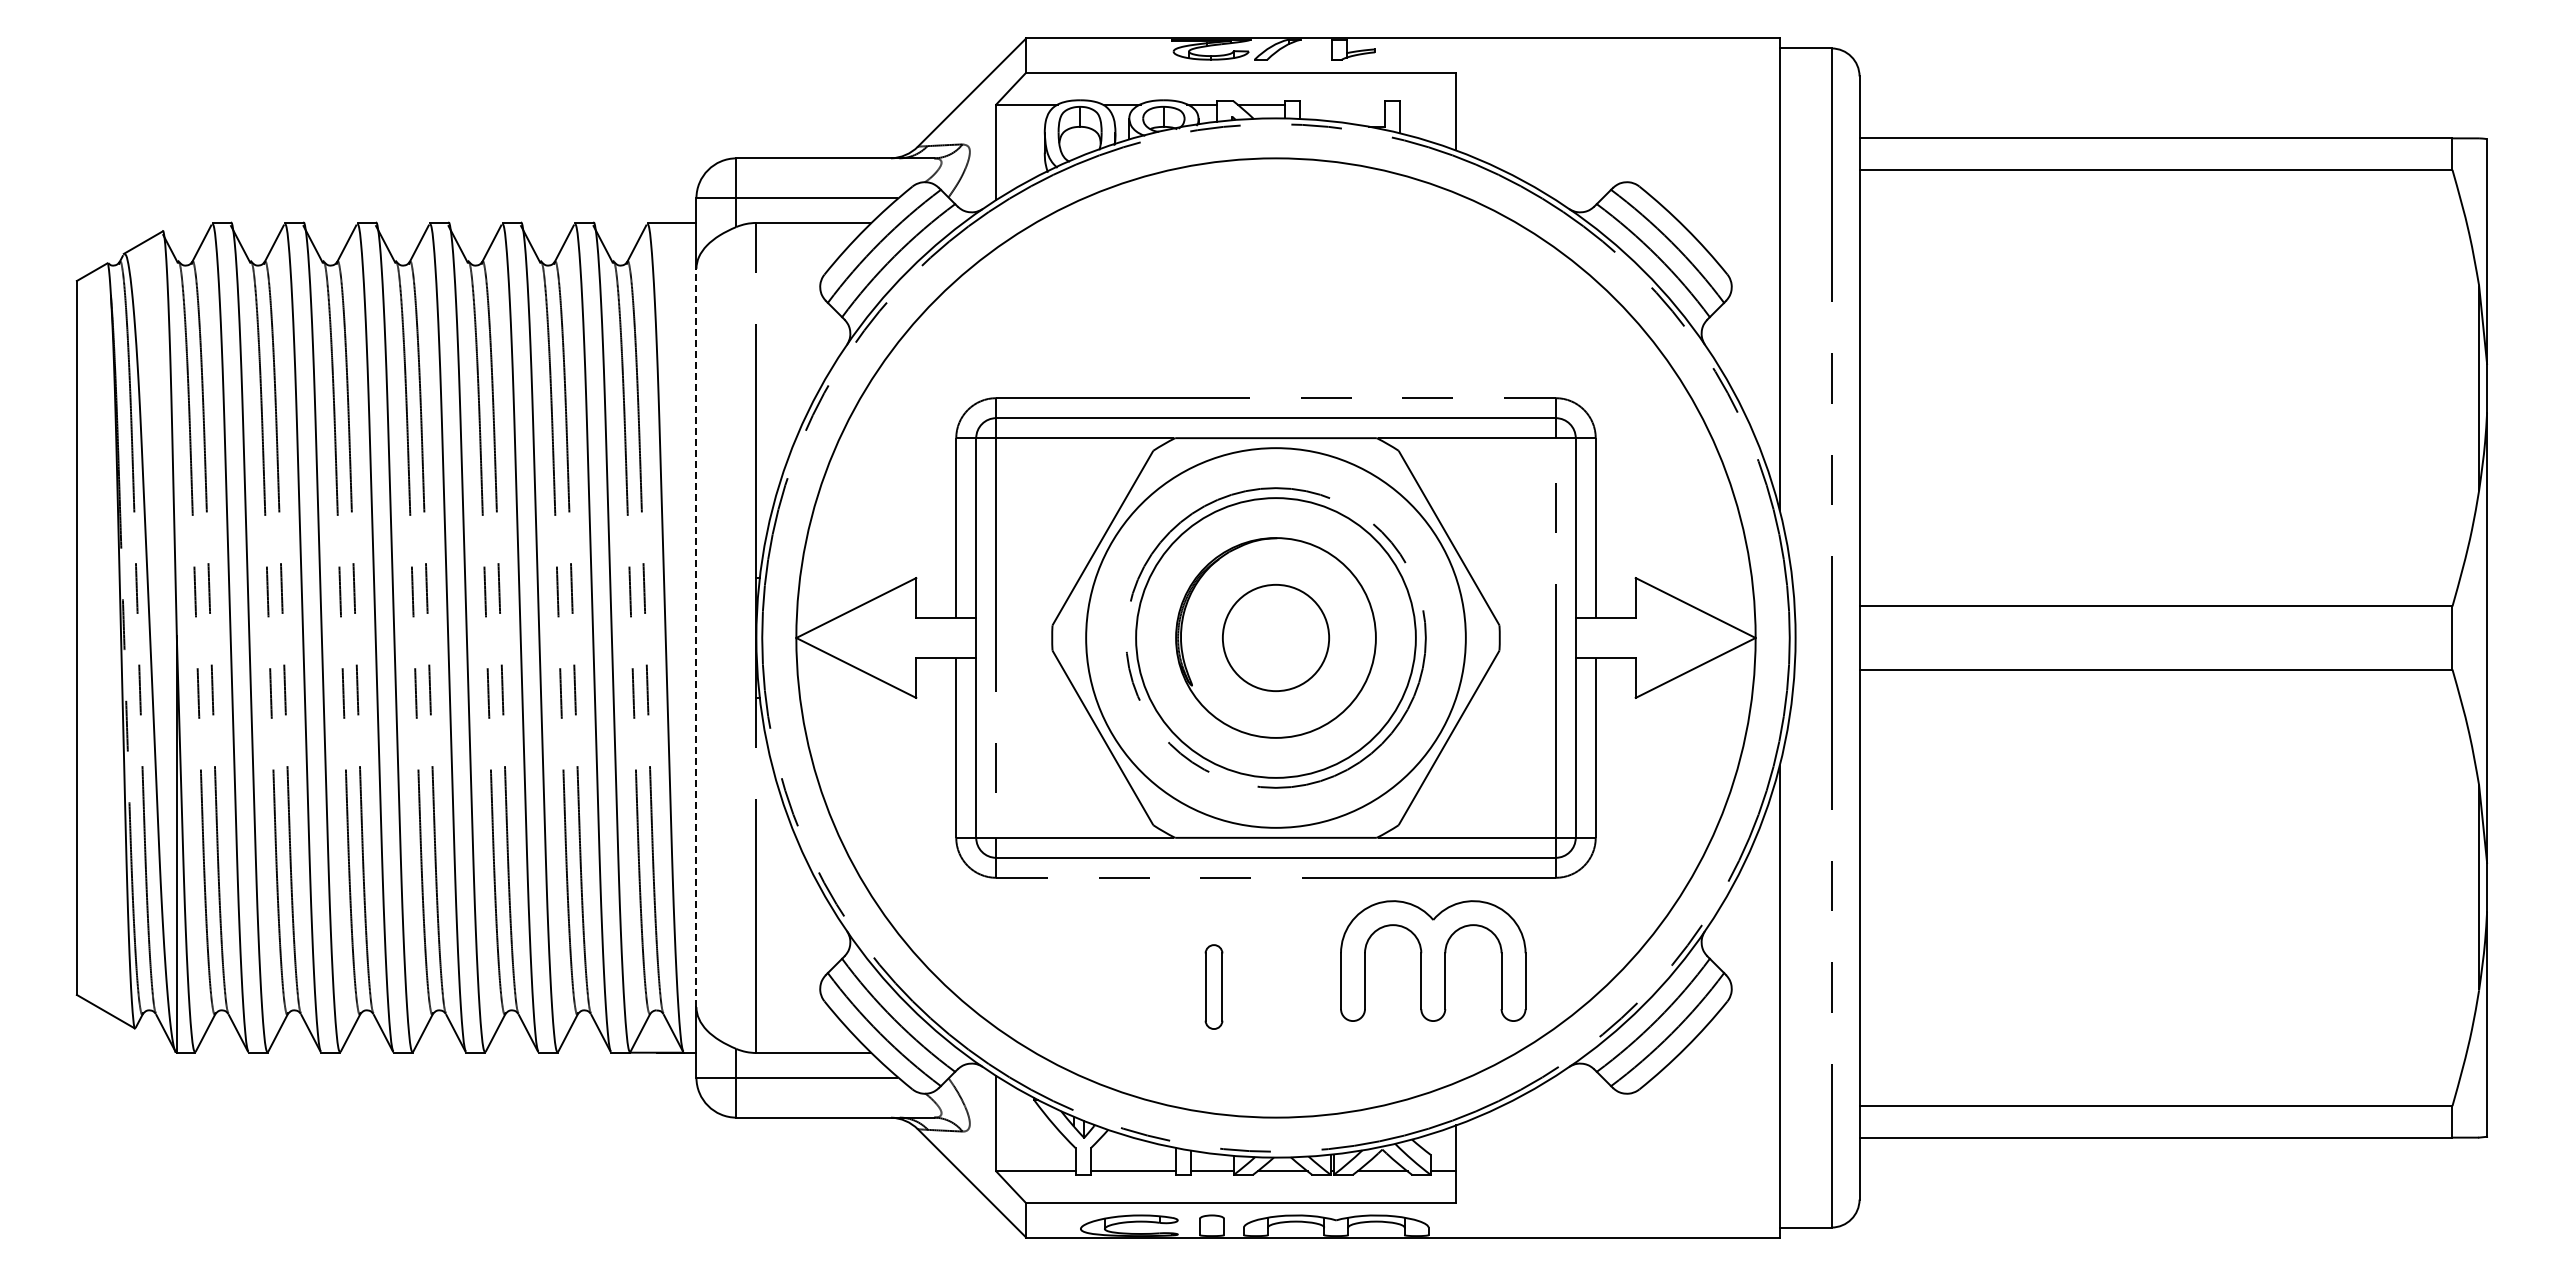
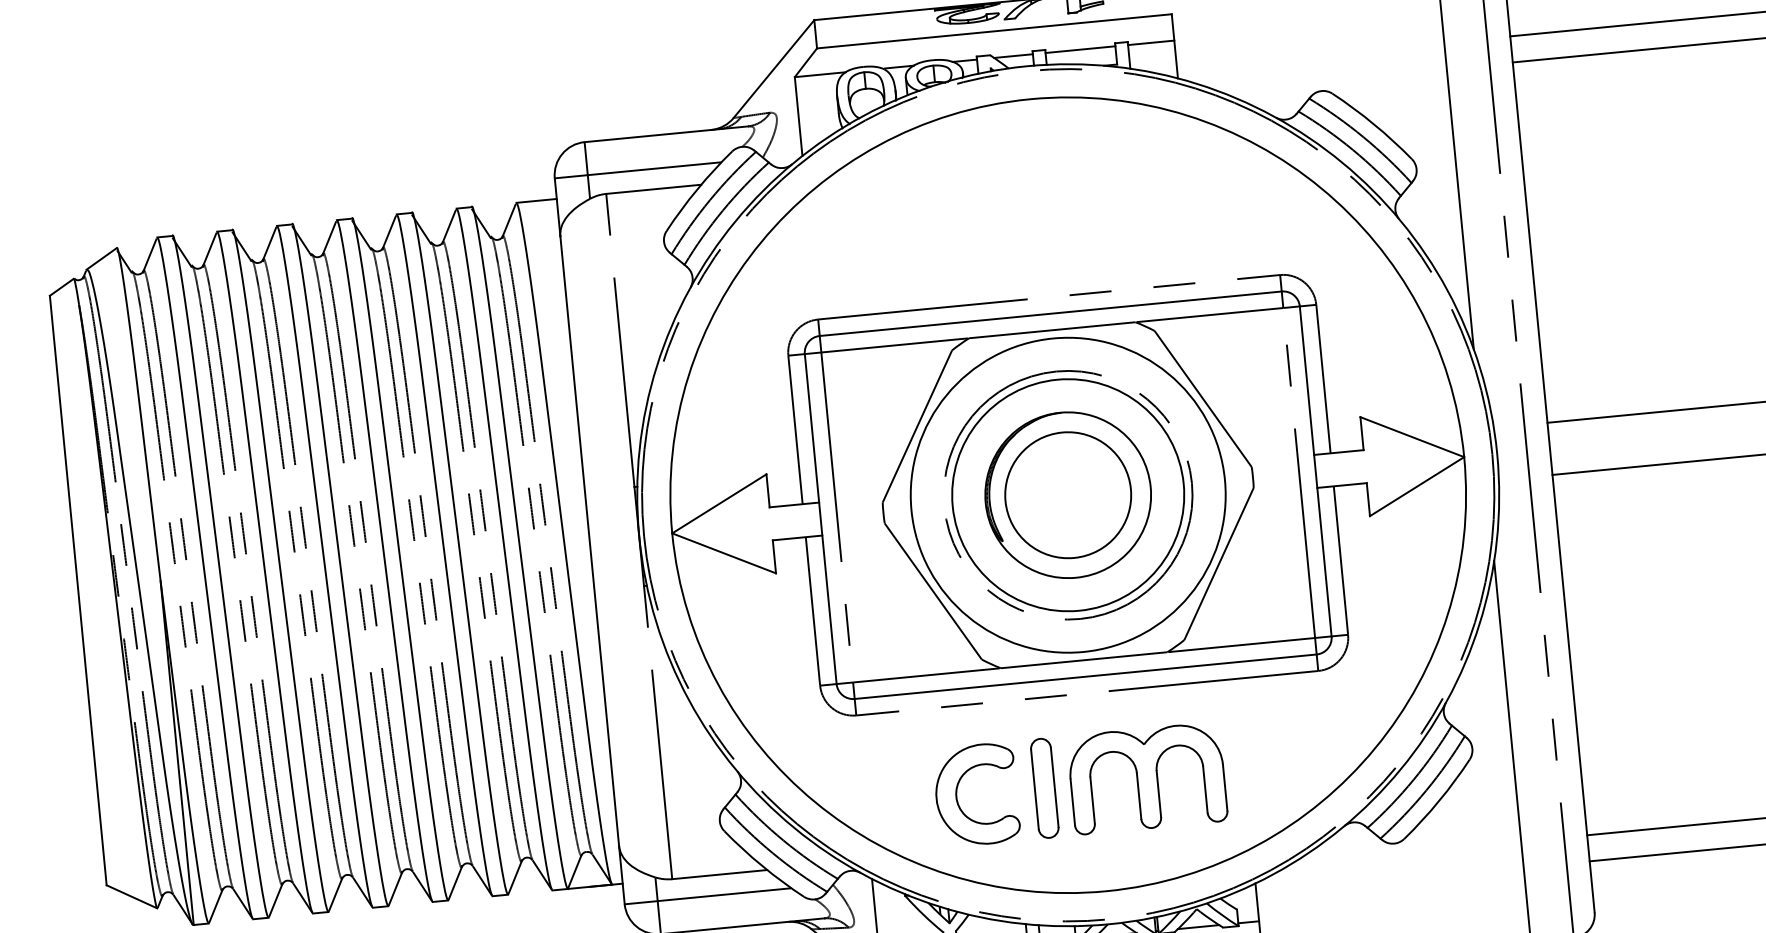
line: (1341, 104) -> (1079, 49), added
line: (1427, 104) -> (1150, 42), added
line: (696, 637) -> (589, 540), dashed -> solid
circle: (1275, 637) -> (1067, 494), size x1.43
part: (1433, 960) -> (1147, 777), moved
part: (1108, 982) -> (957, 792), added
part: (1213, 986) -> (1044, 787), size x1.43

